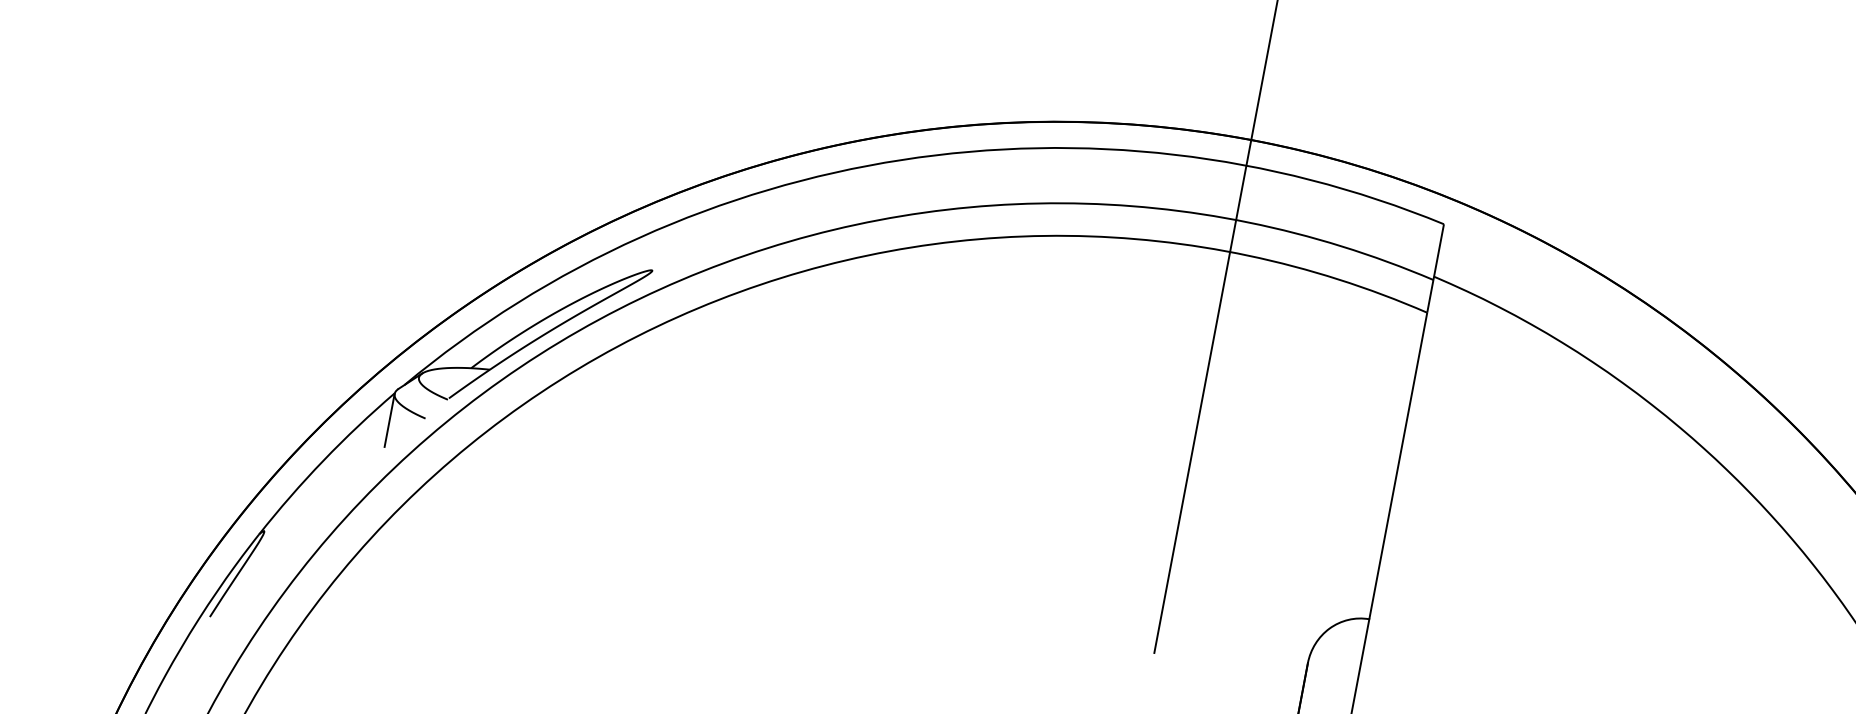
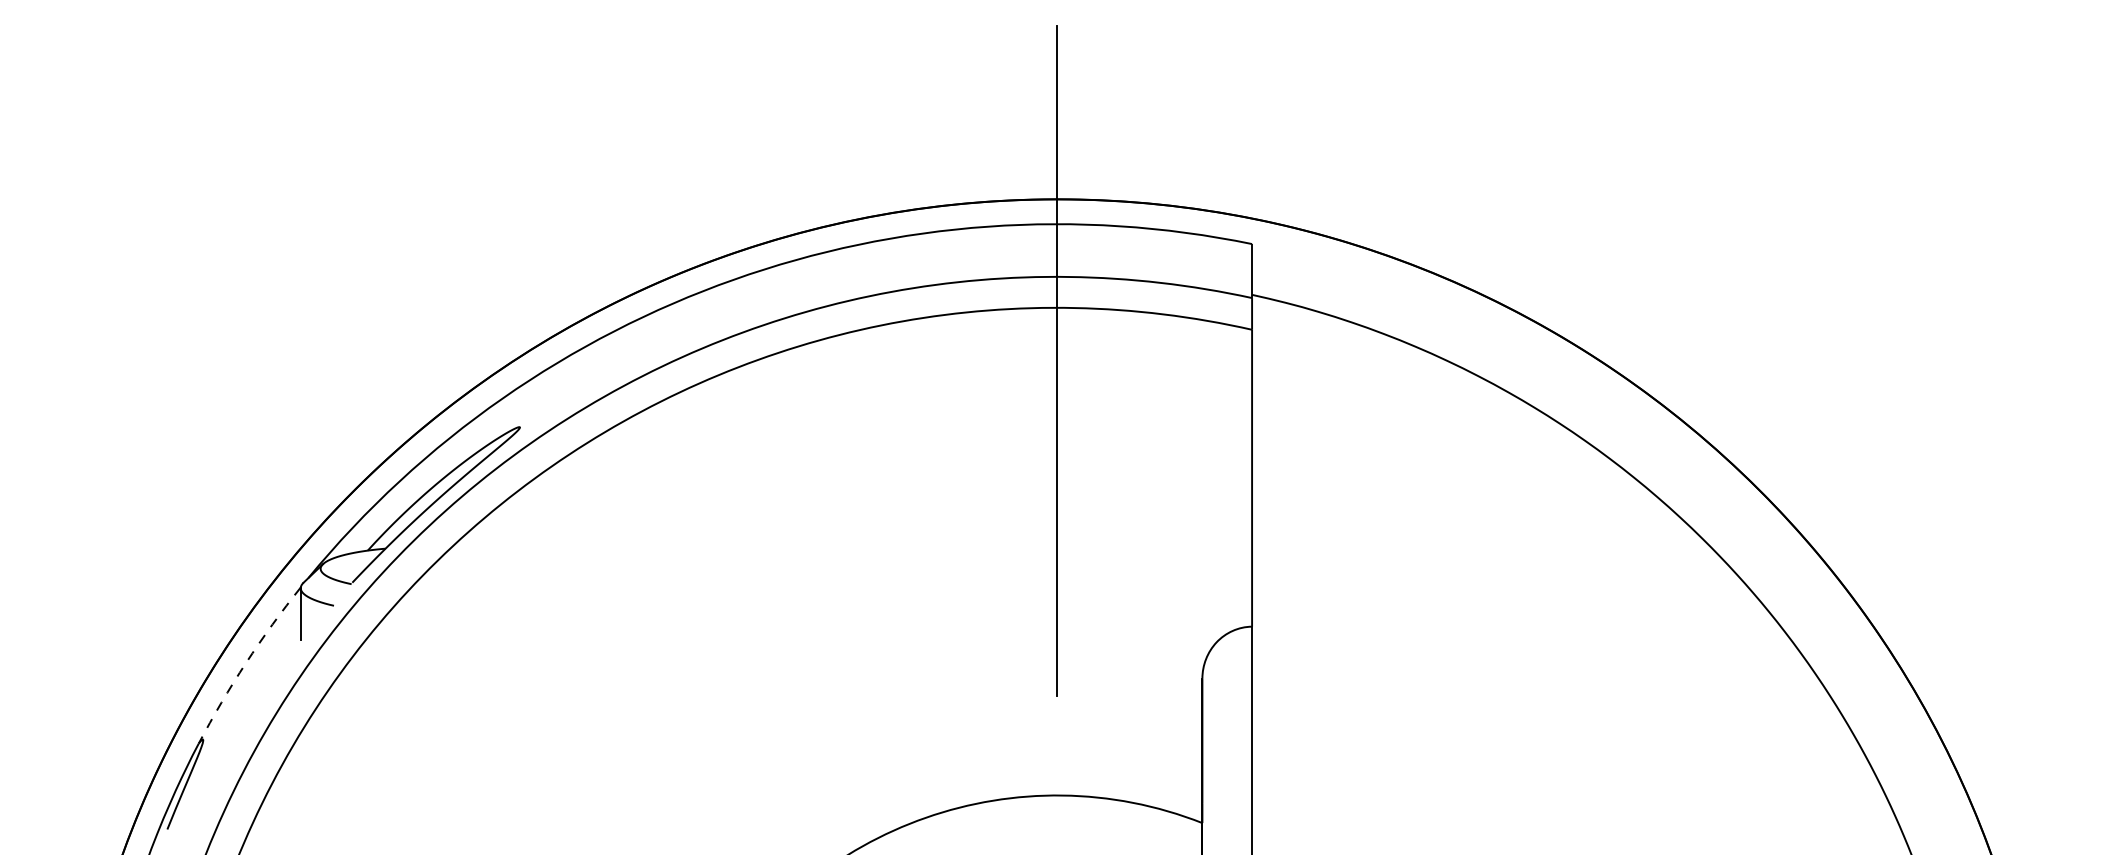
arc: (323, 461) -> (246, 663), solid -> dashed

